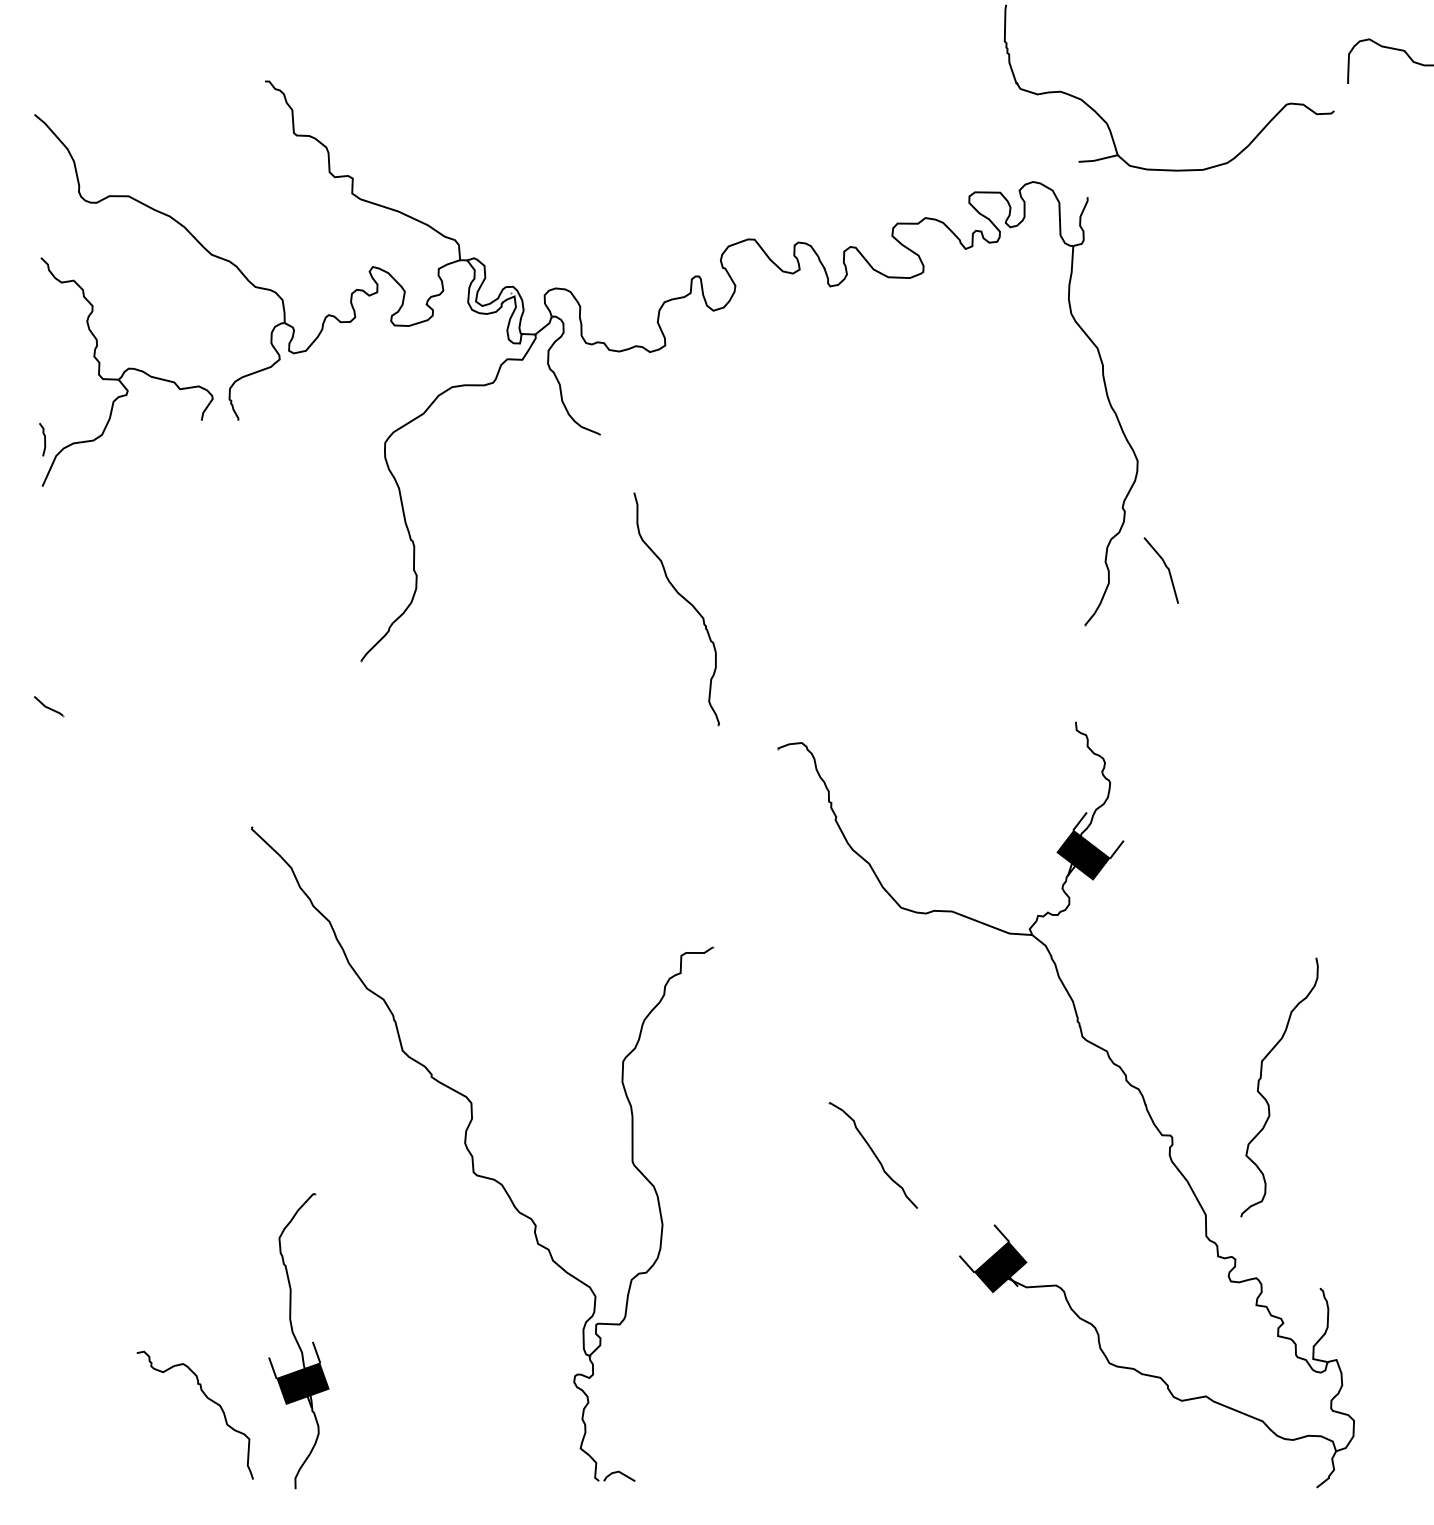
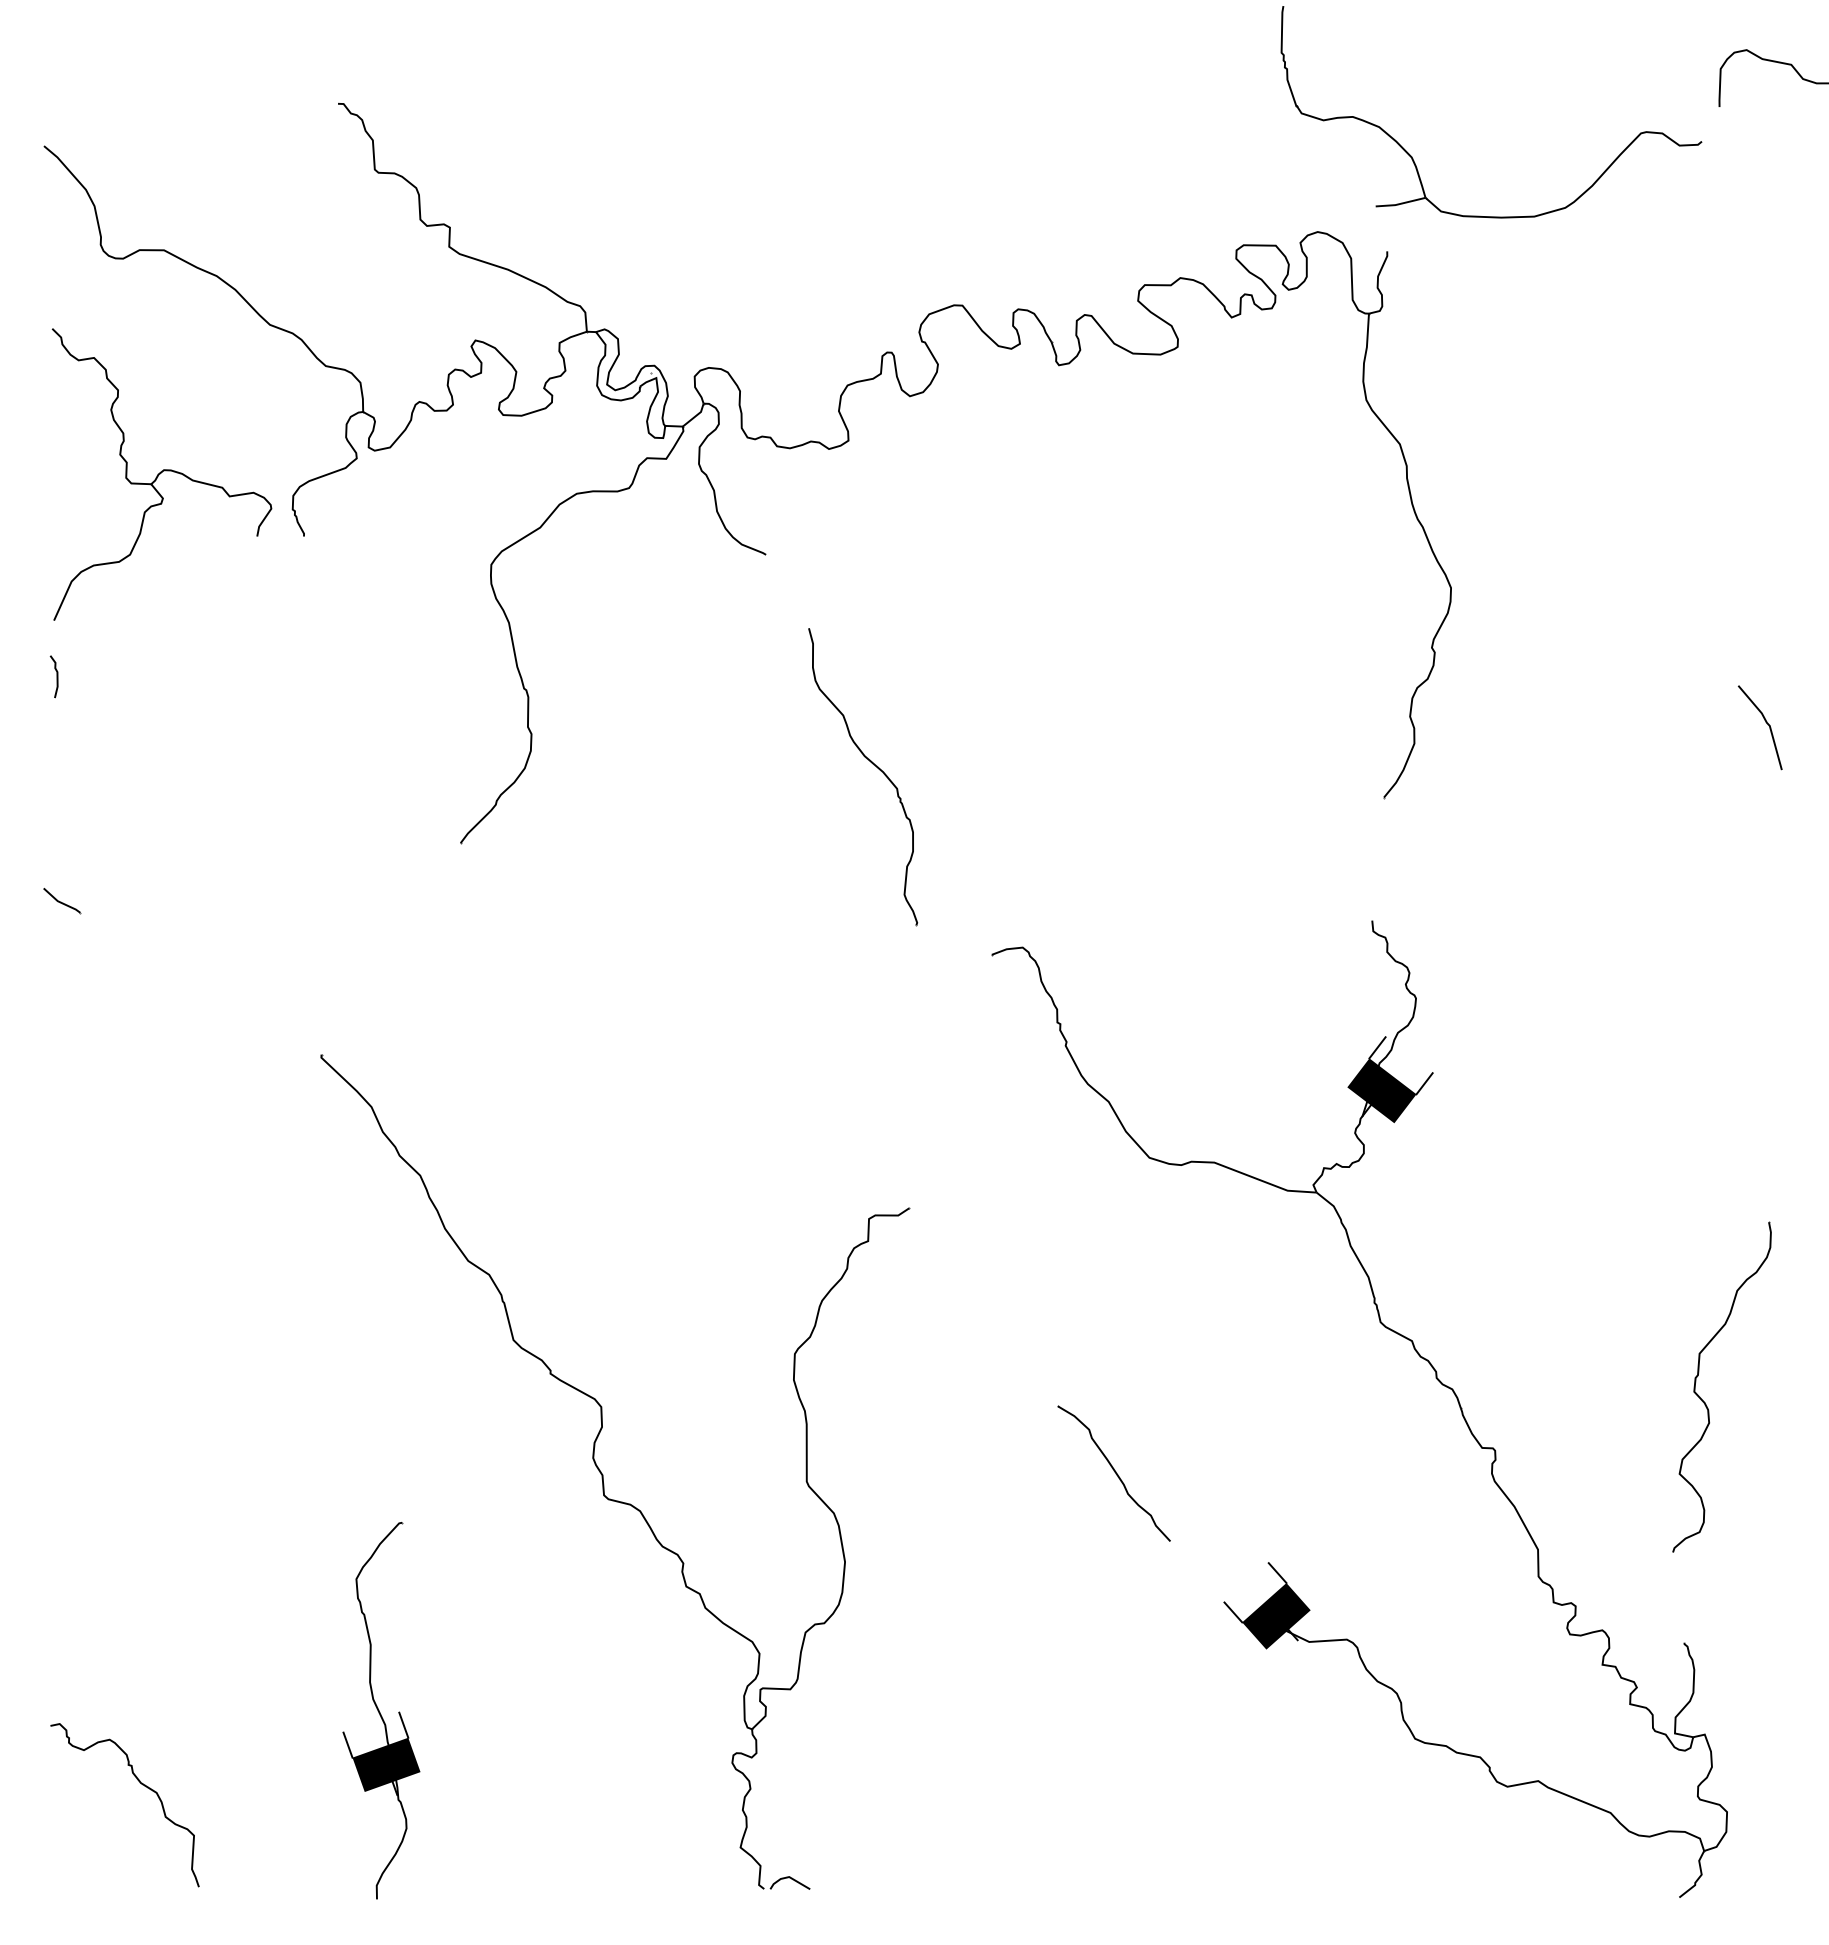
curve: (44, 439) -> (56, 676), moved
line: (1165, 566) -> (1765, 722), moved
part: (1266, 1099) -> (1705, 1402), moved
curve: (208, 1399) -> (142, 1785), moved

